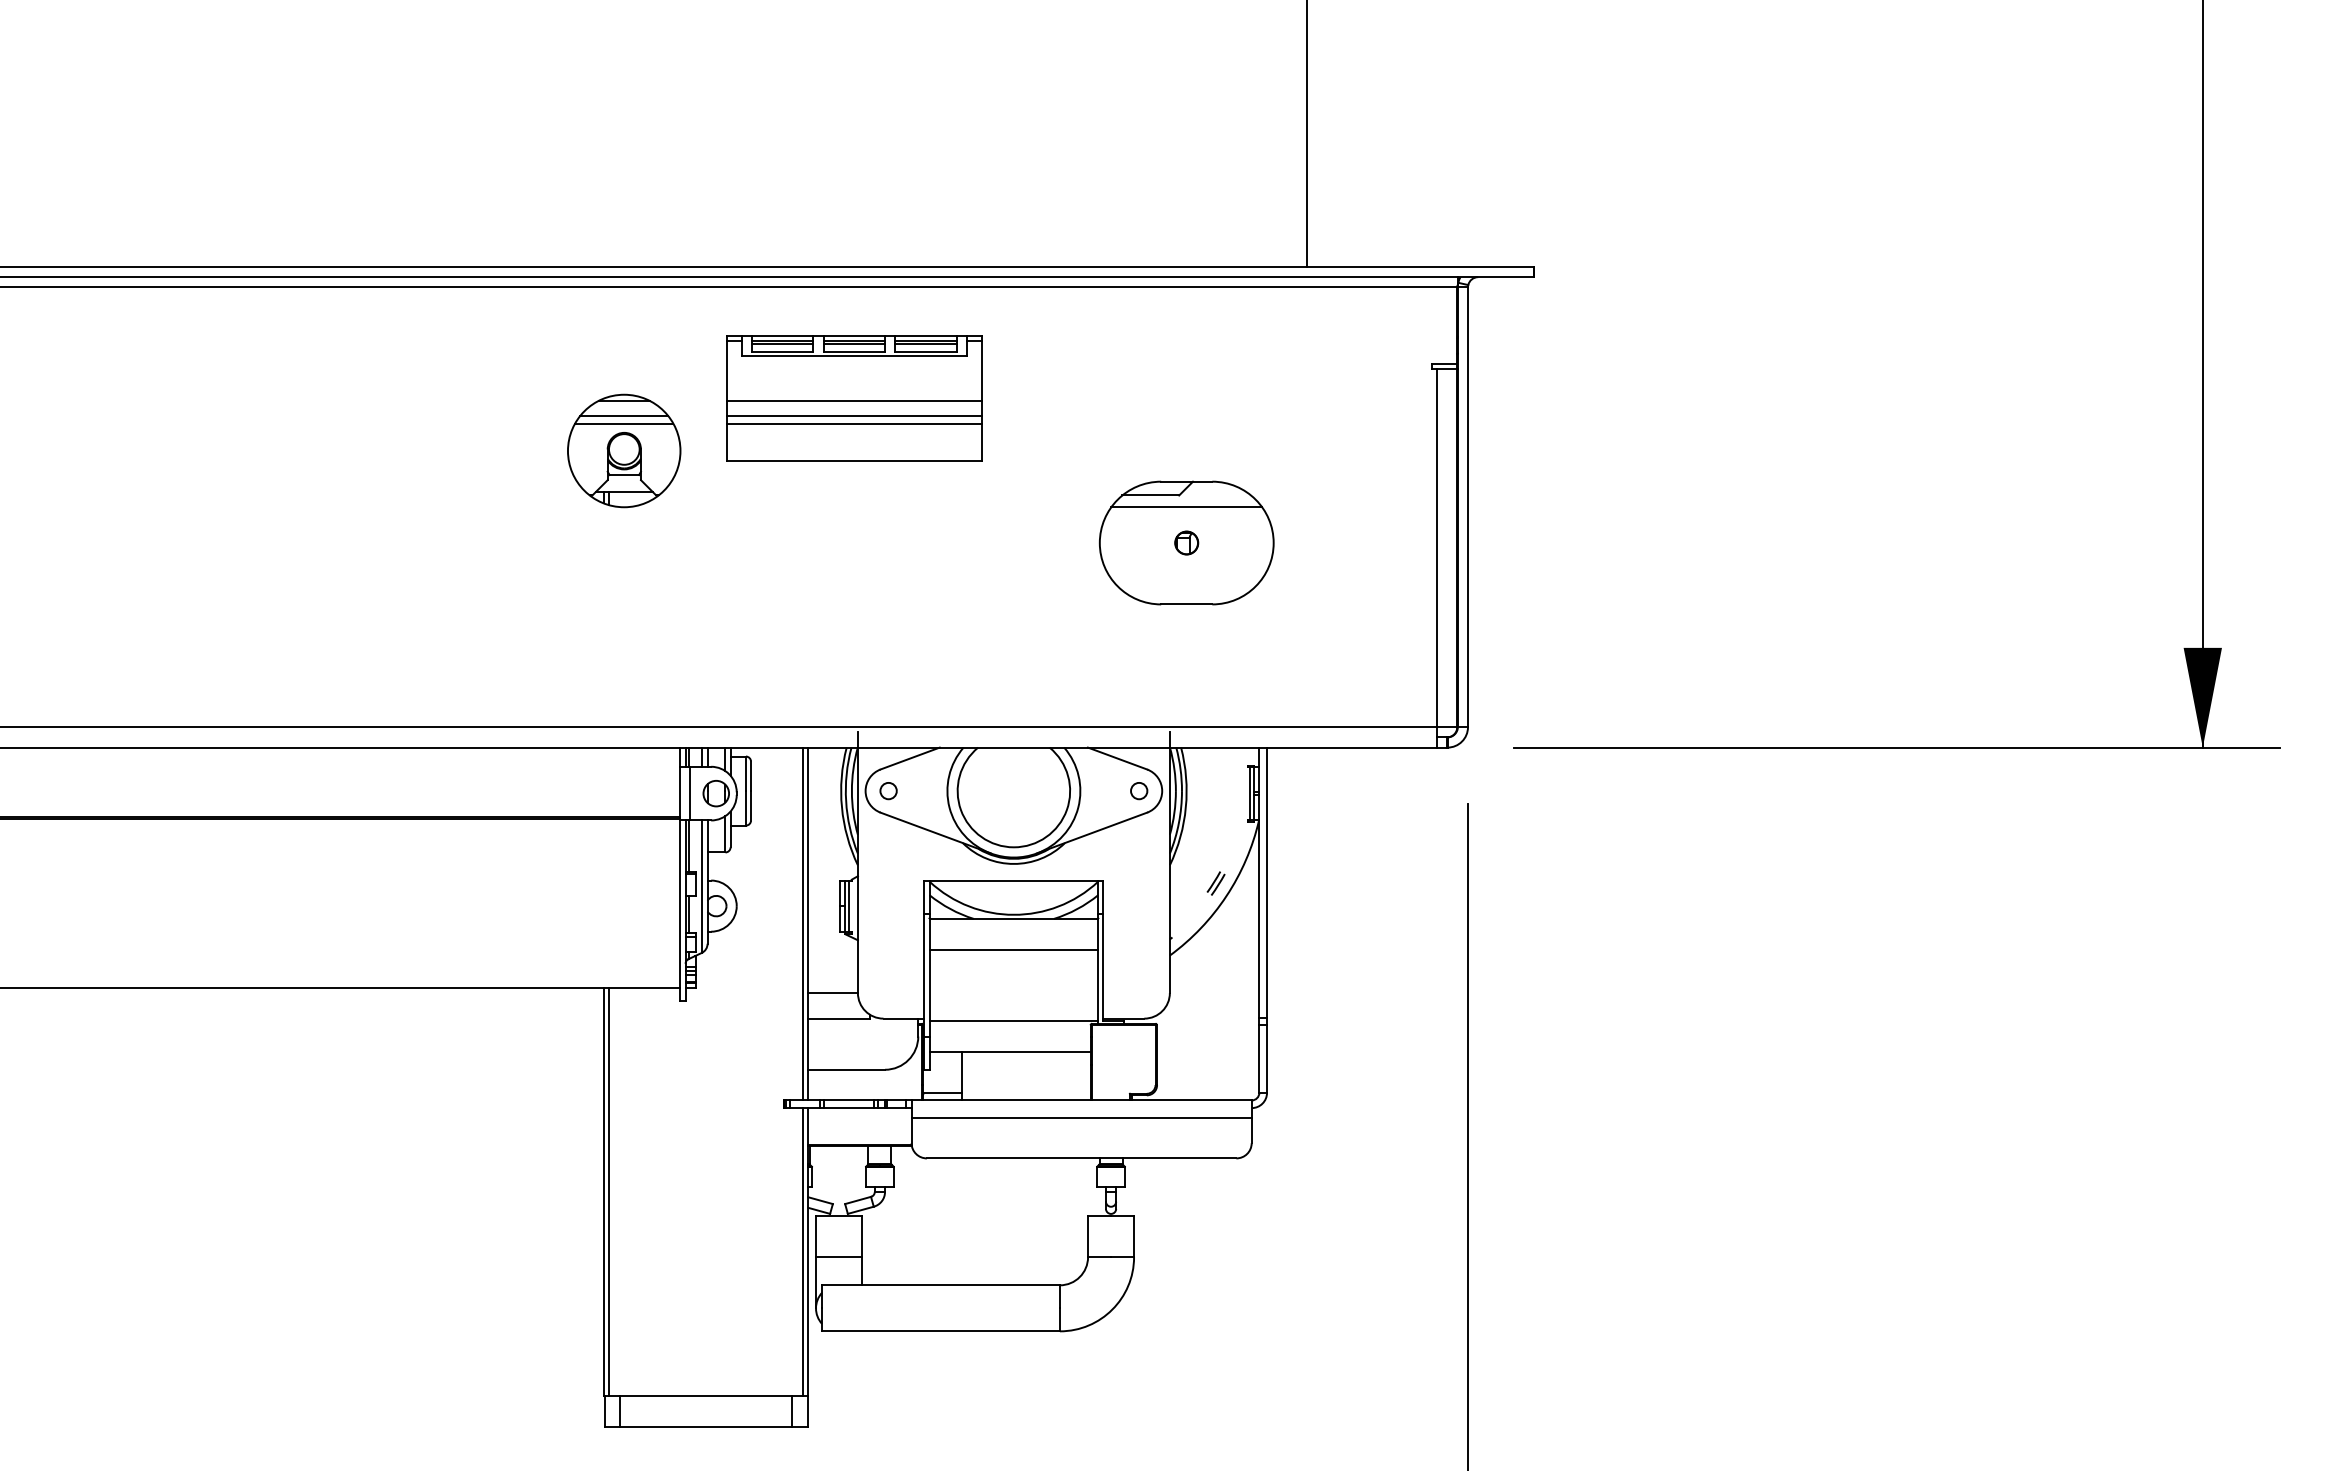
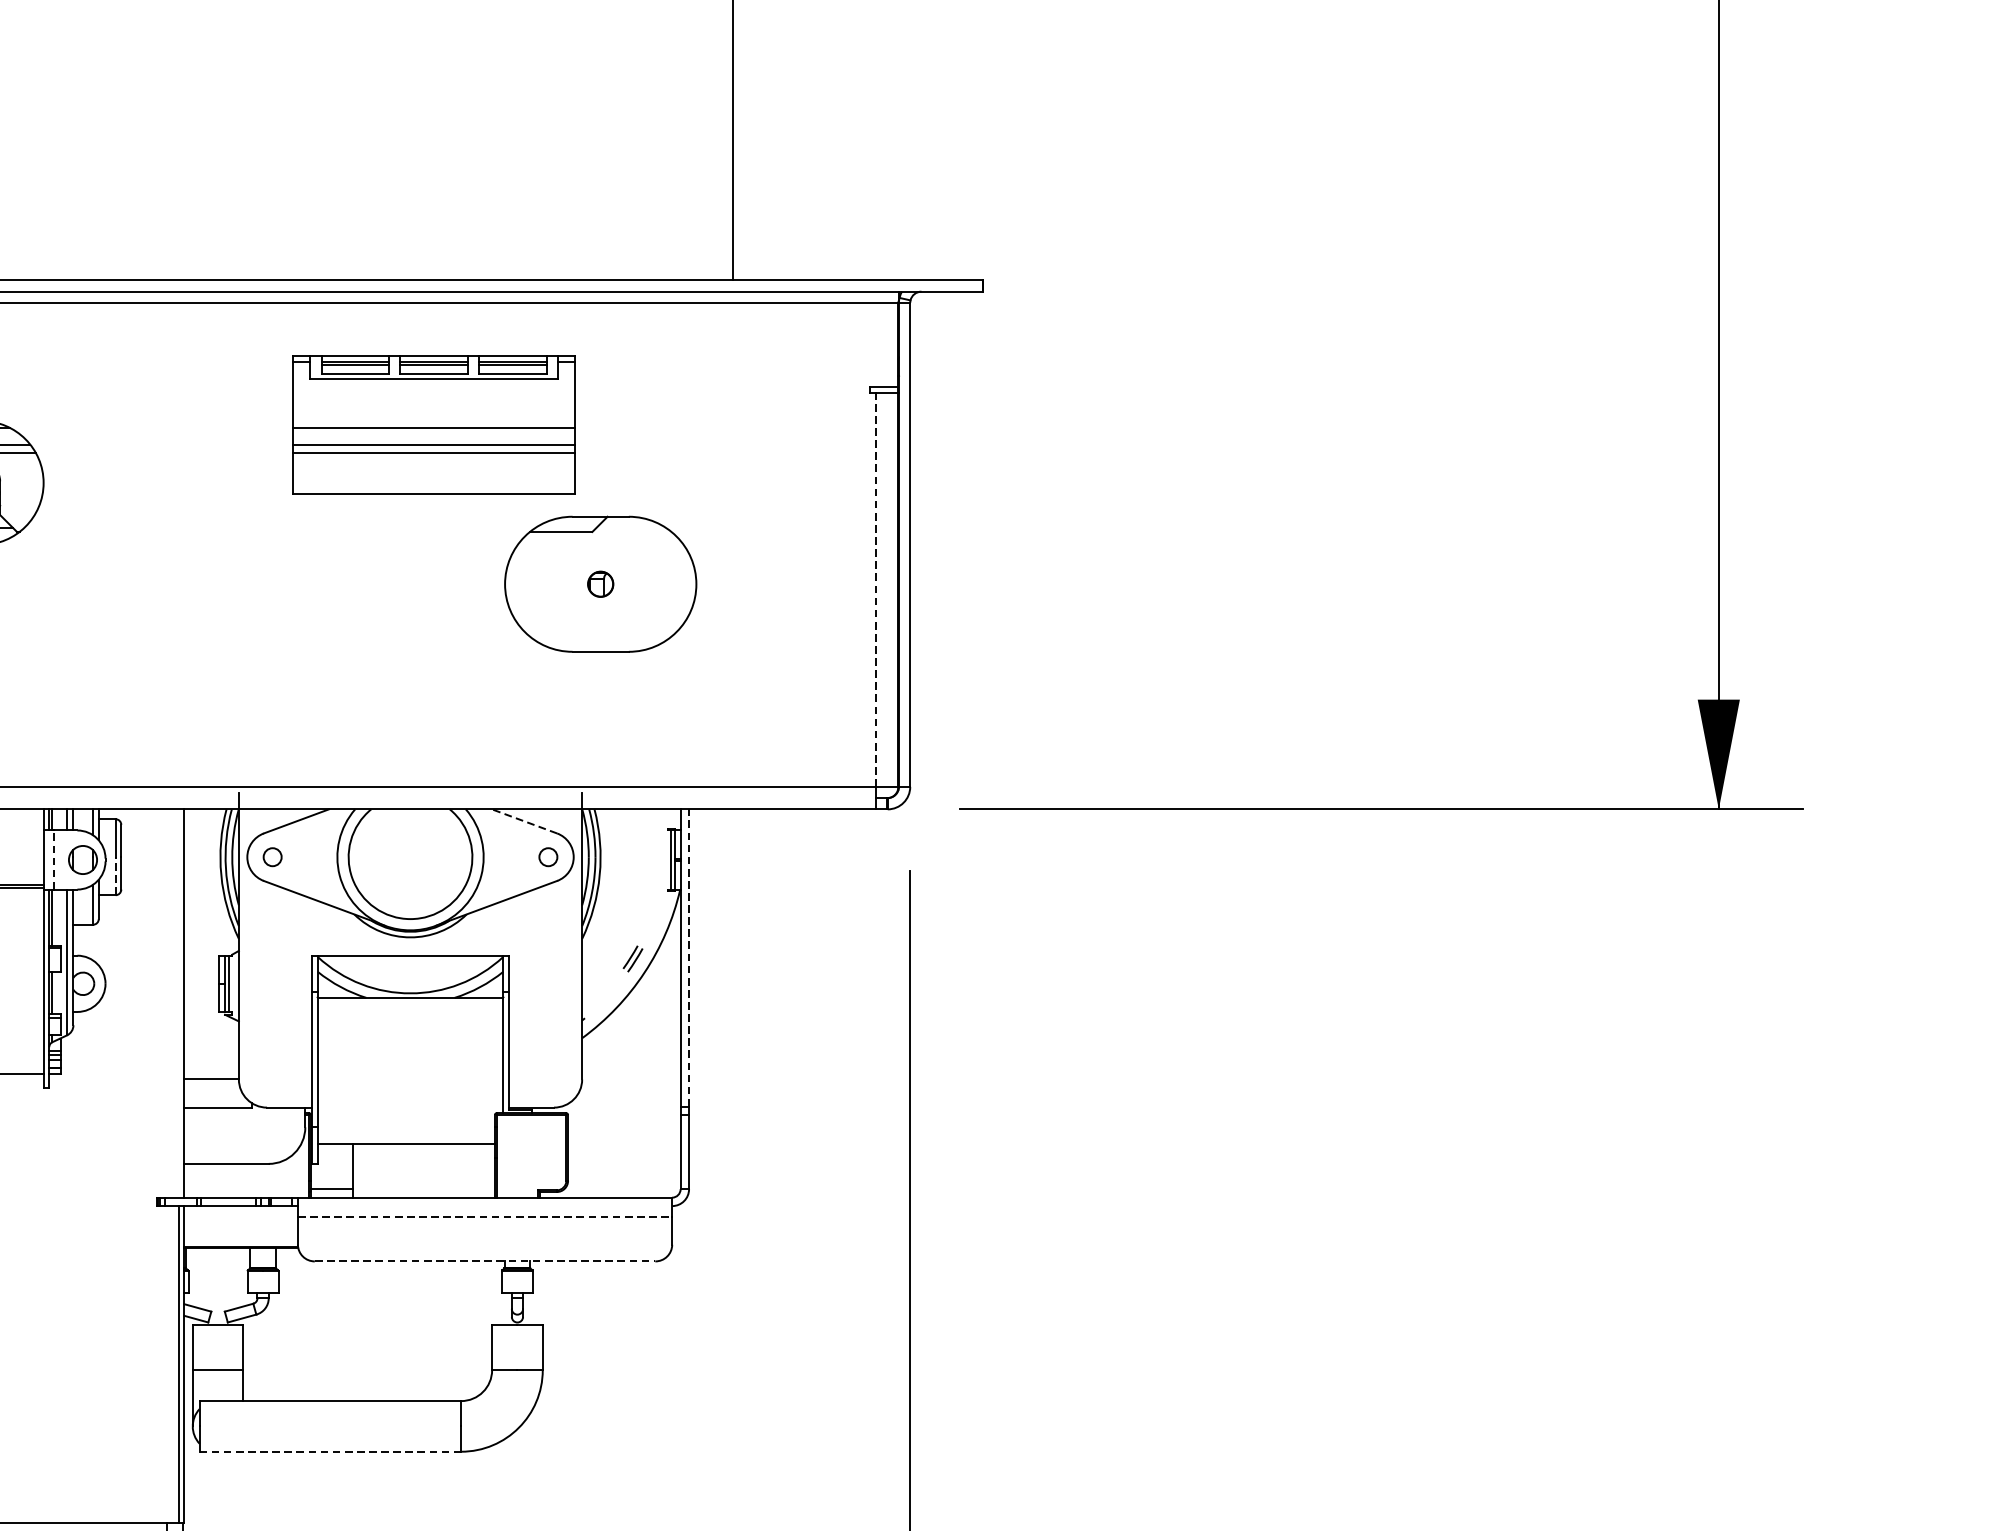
part: (854, 398) -> (434, 425), moved
line: (1186, 507) -> (600, 545), removed
line: (1436, 548) -> (875, 590), solid -> dashed
line: (1117, 758) -> (524, 821), solid -> dashed
line: (689, 793) -> (53, 859), solid -> dashed
line: (745, 807) -> (115, 875), solid -> dashed
line: (1267, 882) -> (689, 957), solid -> dashed
line: (803, 923) -> (179, 1002), removed
line: (1013, 949) -> (410, 1031), removed
line: (1013, 1021) -> (410, 1110), removed
line: (1082, 1118) -> (486, 1217), solid -> dashed
line: (1081, 1158) -> (484, 1261), solid -> dashed
line: (941, 1331) -> (330, 1451), solid -> dashed

